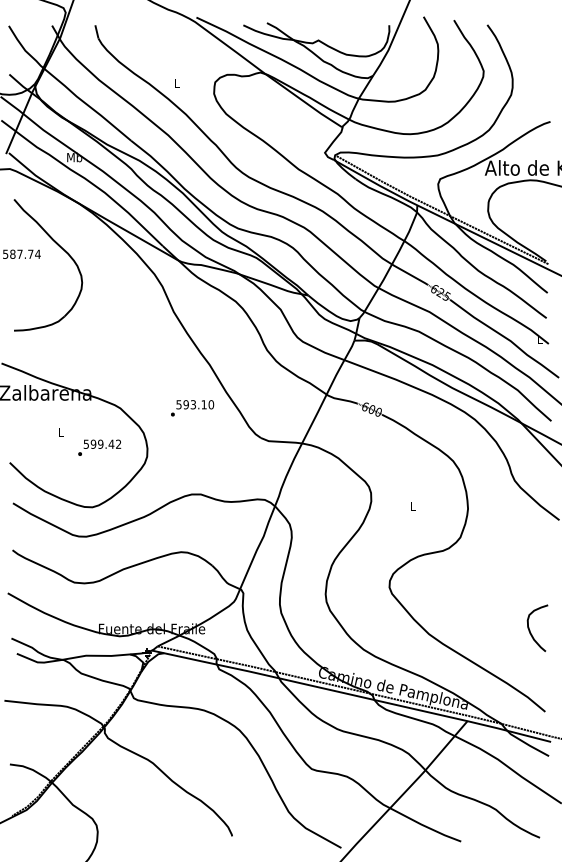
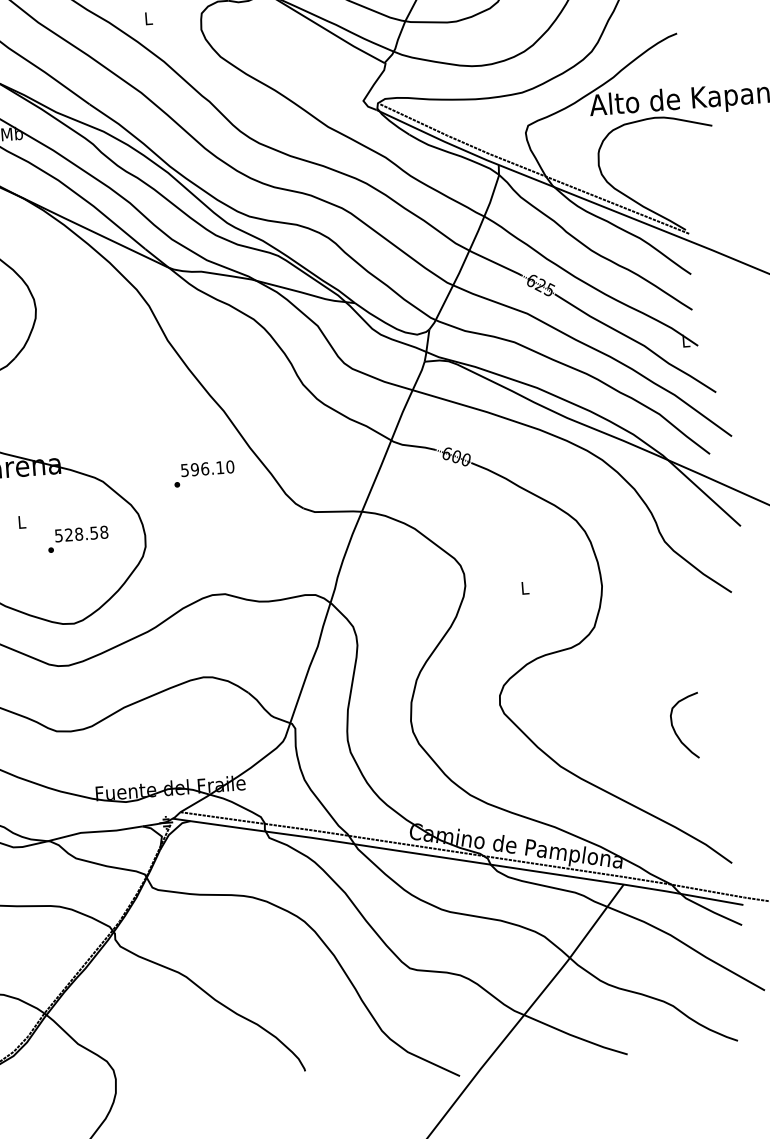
text: (193, 404) -> (205, 468), 593.10 -> 596.10
text: (105, 443) -> (85, 532), 599.42 -> 528.58
curve: (531, 632) -> (677, 732), moved

